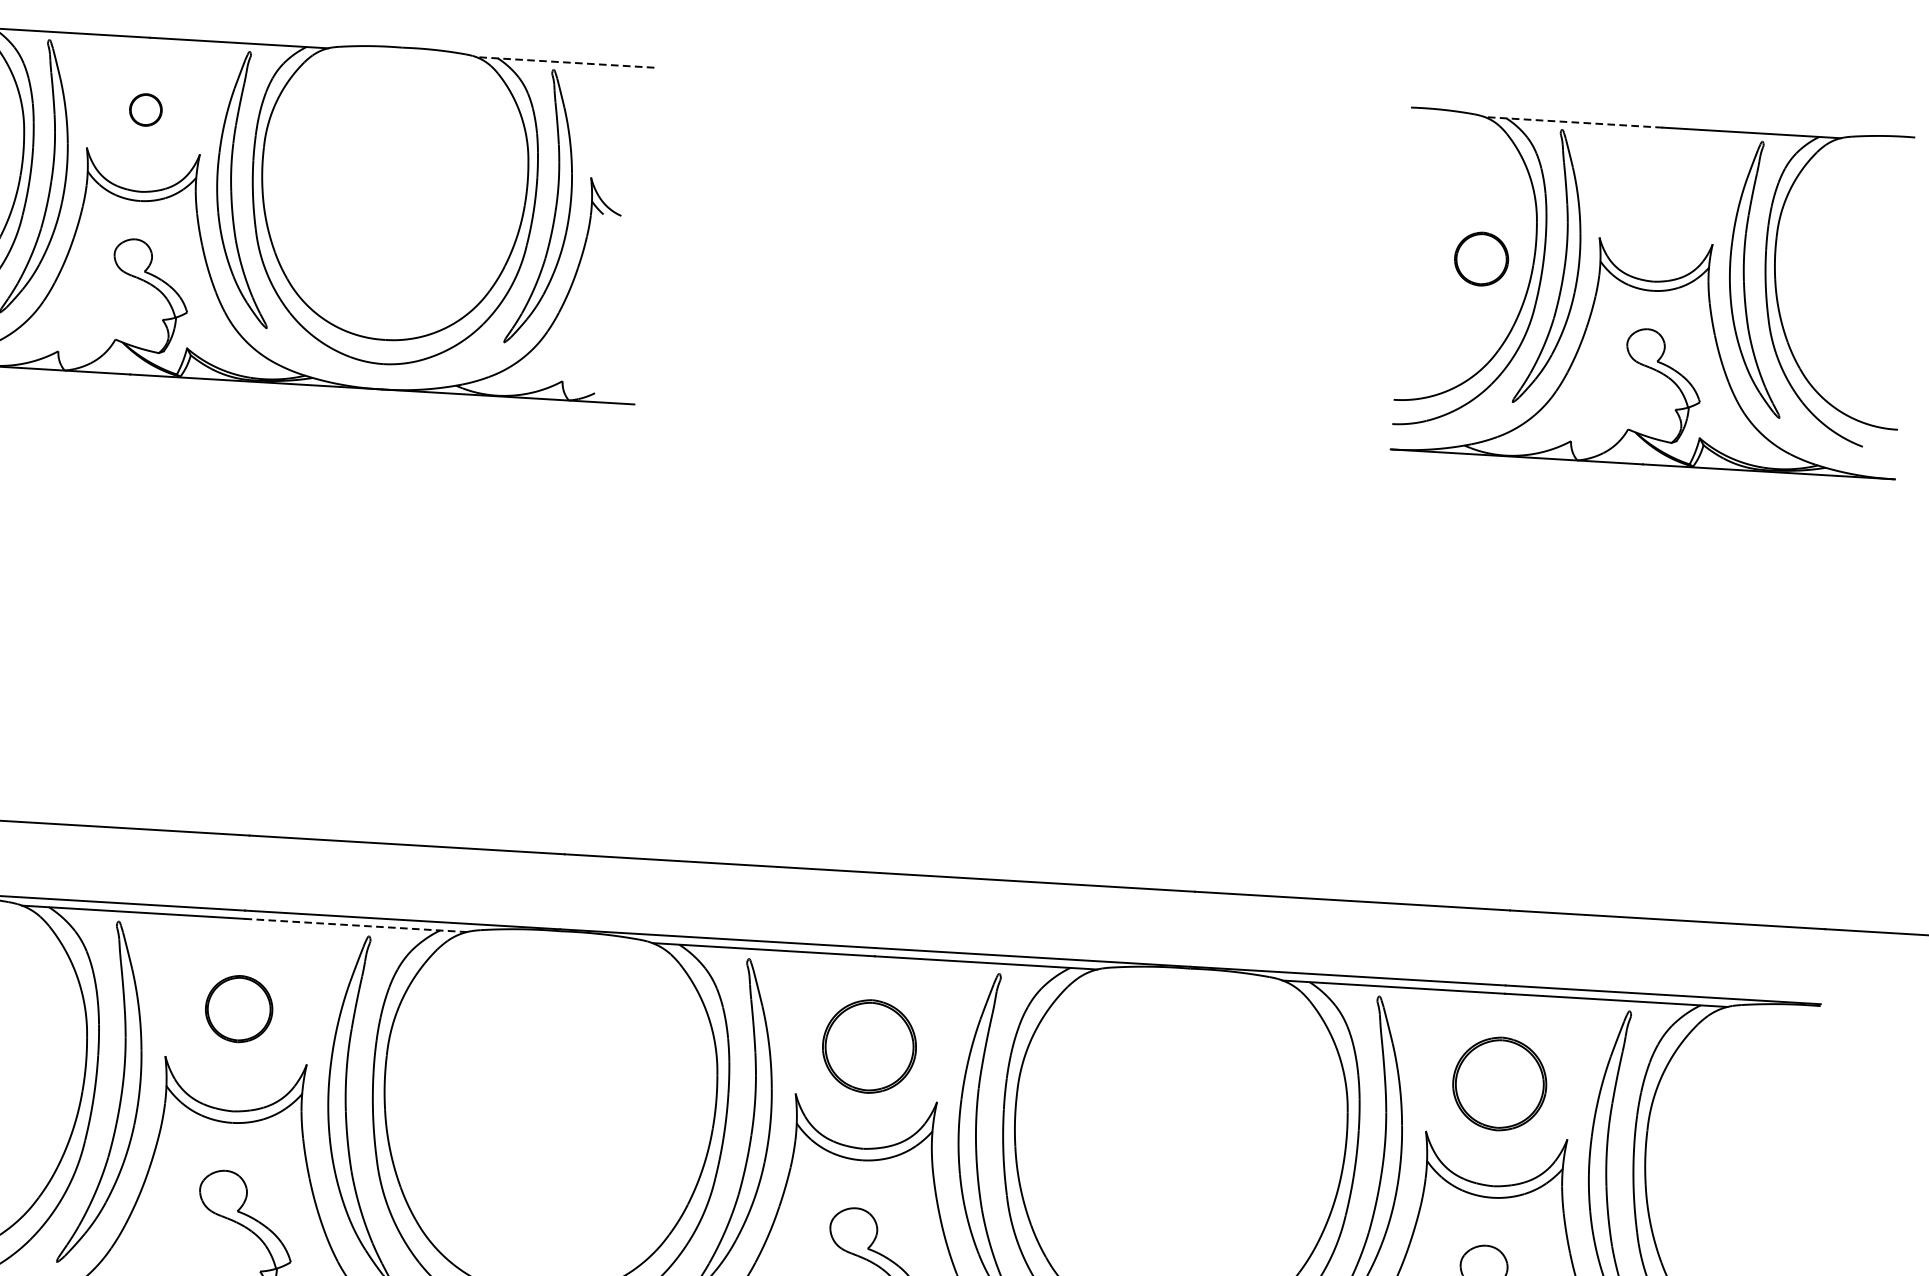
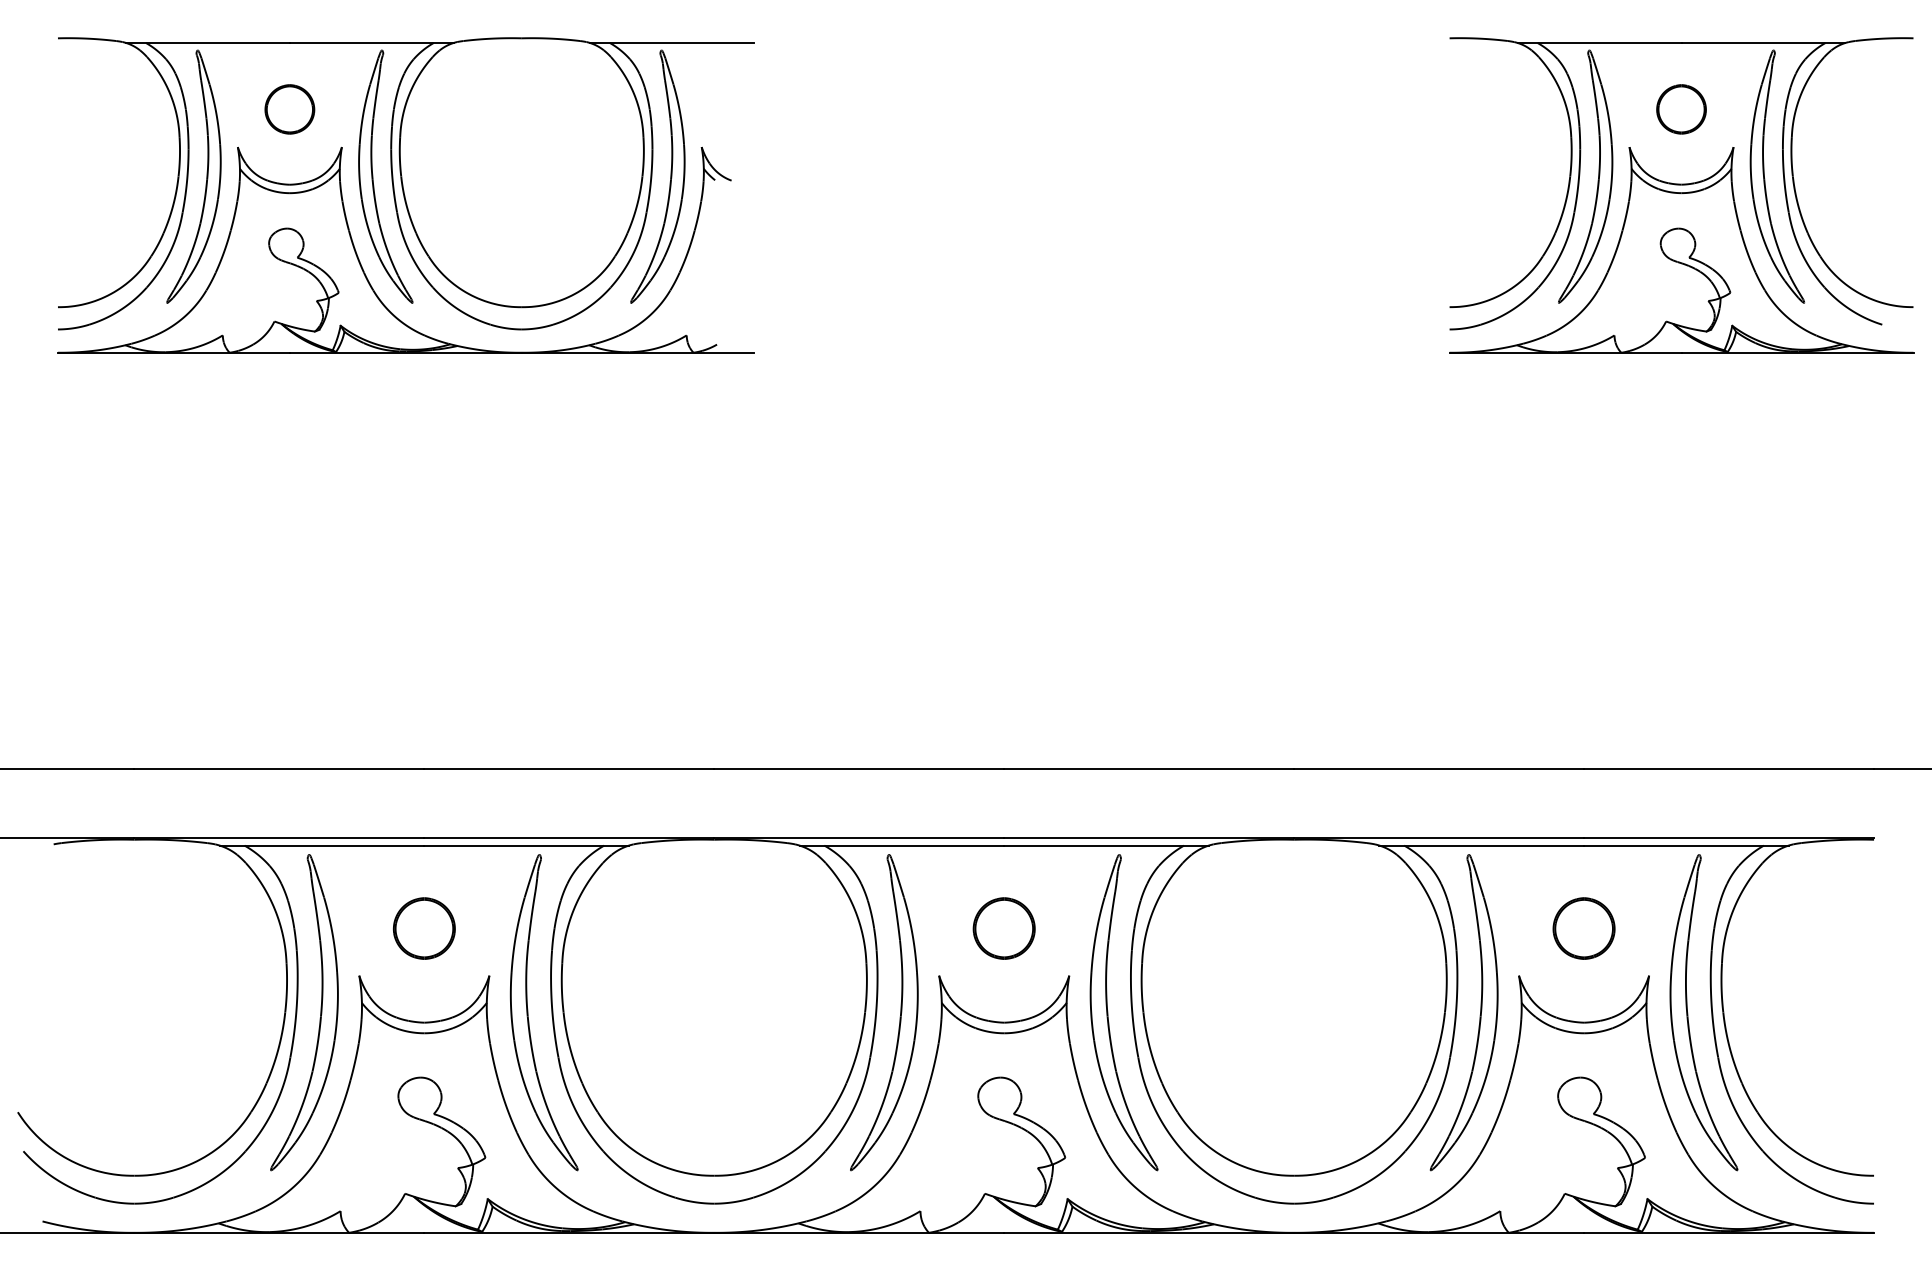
line: (564, 61) -> (671, 42), dashed -> solid
part: (145, 110) -> (289, 109), size x1.67
line: (1573, 122) -> (1599, 43), dashed -> solid
part: (1481, 259) -> (1681, 109), moved
line: (356, 925) -> (527, 845), dashed -> solid
part: (868, 1046) -> (1003, 928), size x0.71
part: (1499, 1083) -> (1583, 928), size x0.71

